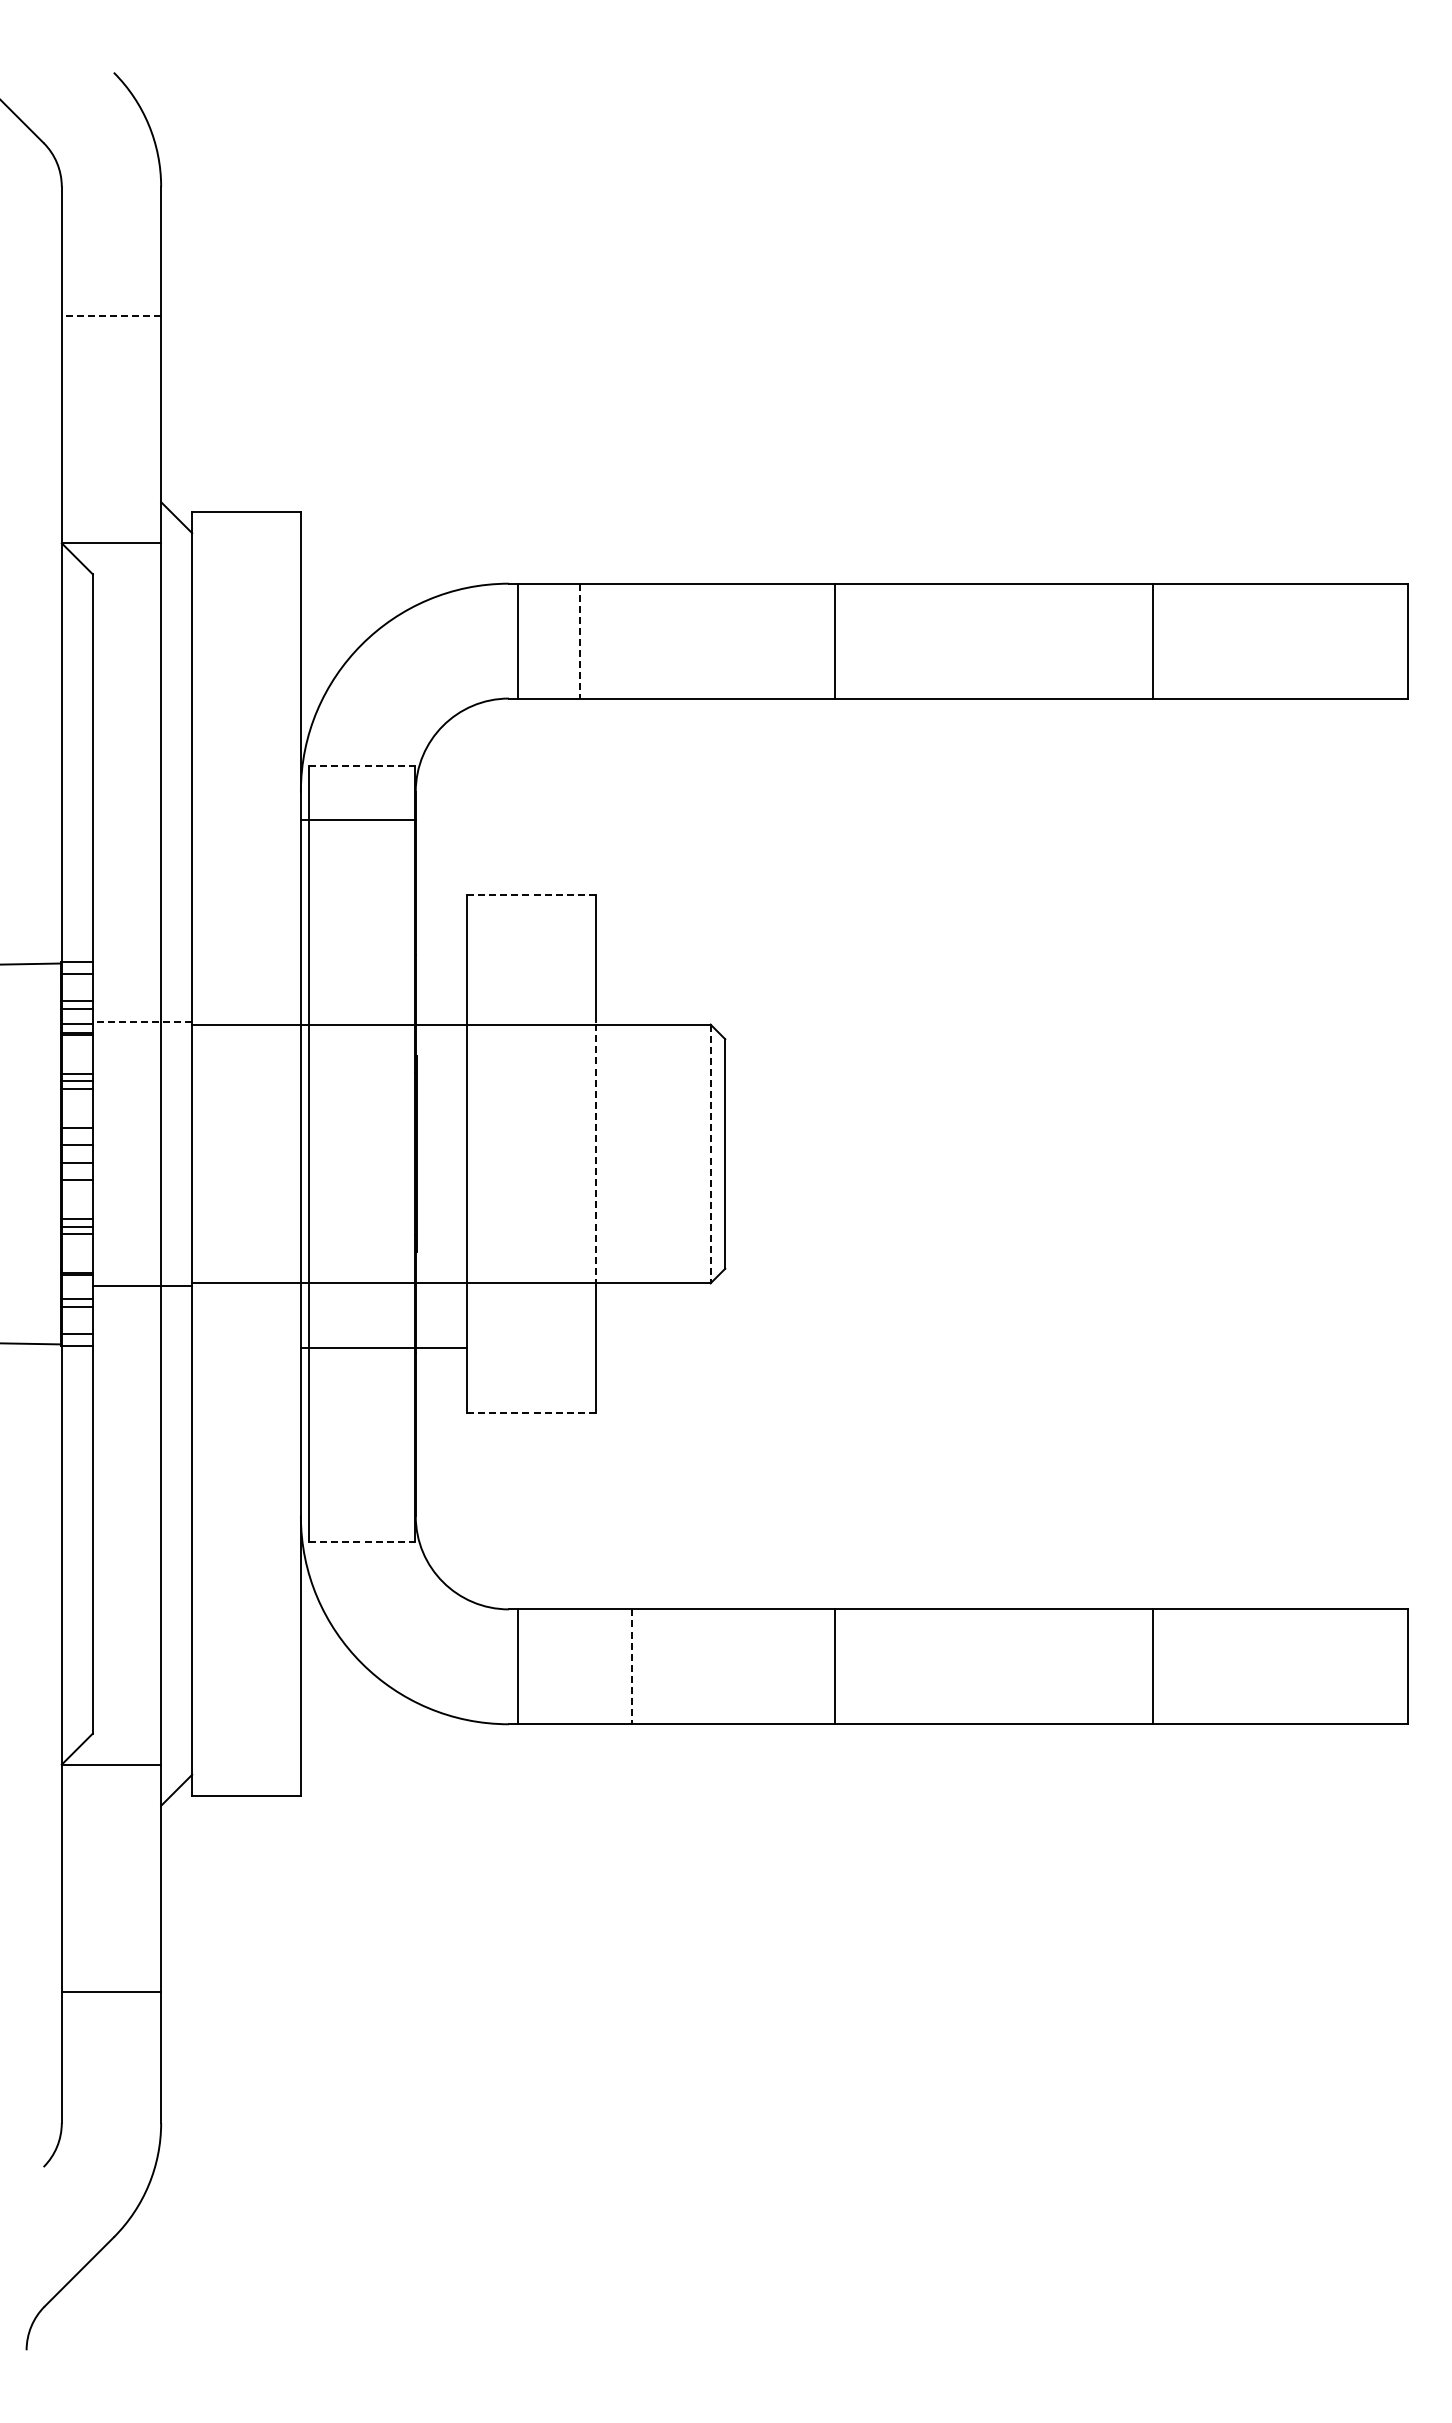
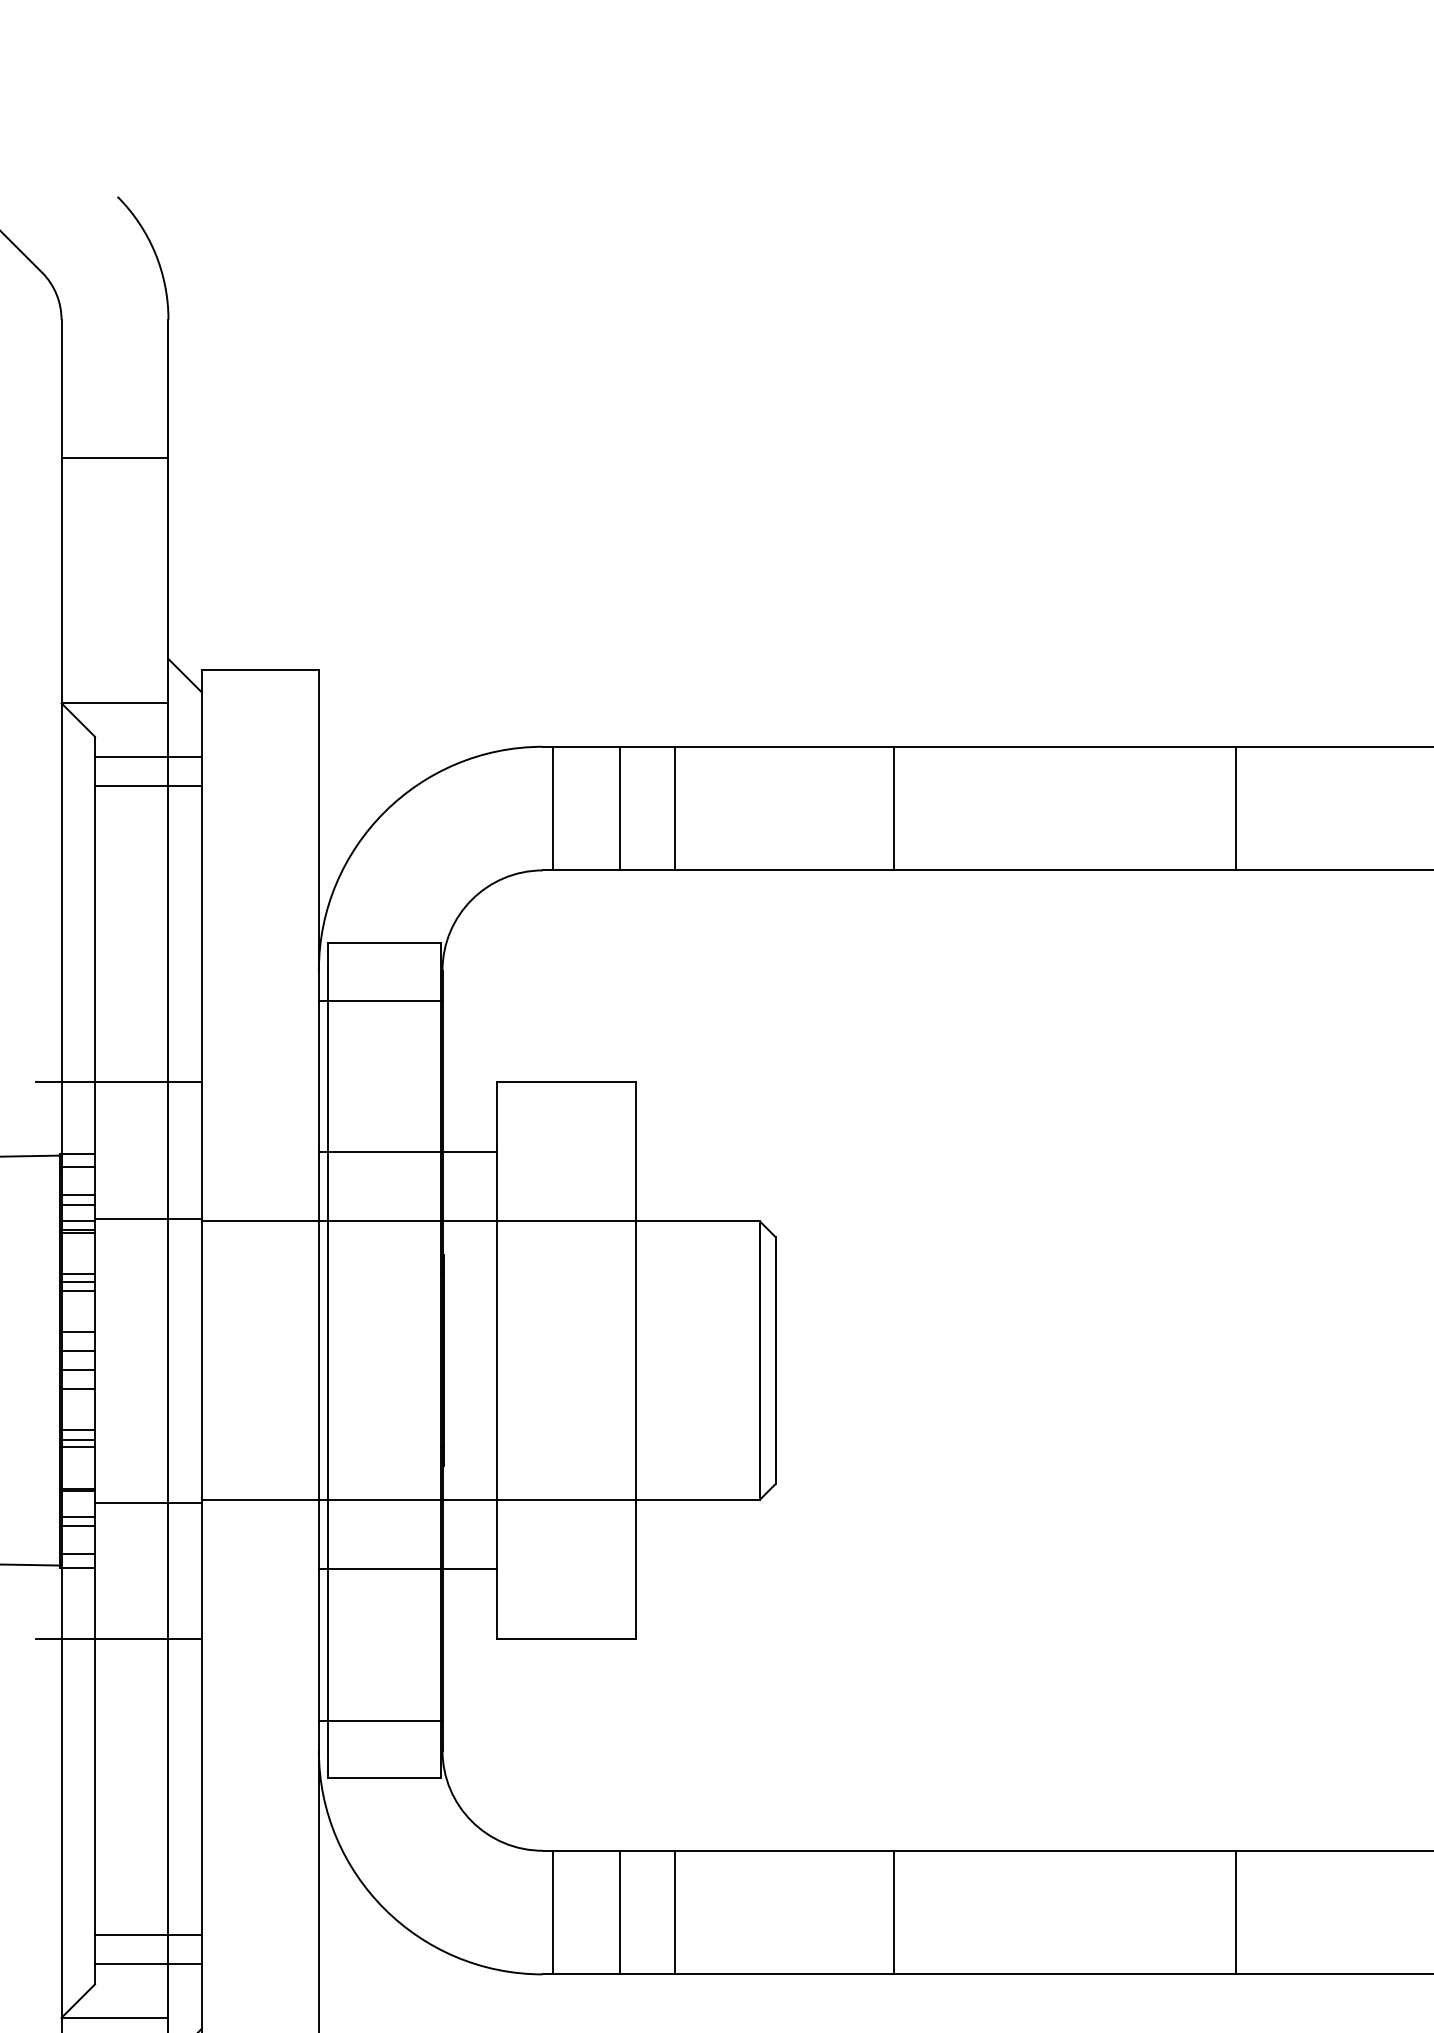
line: (111, 315) -> (115, 458), dashed -> solid
line: (142, 592) -> (148, 756), added
line: (142, 620) -> (148, 786), added
line: (632, 640) -> (675, 807), added
line: (580, 641) -> (619, 809), dashed -> solid
line: (361, 765) -> (384, 942), dashed -> solid
line: (115, 895) -> (119, 1082), added
line: (531, 895) -> (567, 1082), dashed -> solid
line: (383, 959) -> (407, 1151), added
line: (142, 1022) -> (148, 1219), dashed -> solid
line: (595, 1153) -> (635, 1360), dashed -> solid
line: (710, 1154) -> (759, 1361), dashed -> solid
line: (115, 1412) -> (119, 1638), added
line: (531, 1412) -> (567, 1638), dashed -> solid
line: (357, 1488) -> (379, 1720), added
line: (361, 1542) -> (384, 1778), dashed -> solid
line: (580, 1666) -> (619, 1912), added
line: (632, 1667) -> (675, 1913), dashed -> solid
line: (142, 1687) -> (148, 1934), added
line: (142, 1714) -> (148, 1963), added

